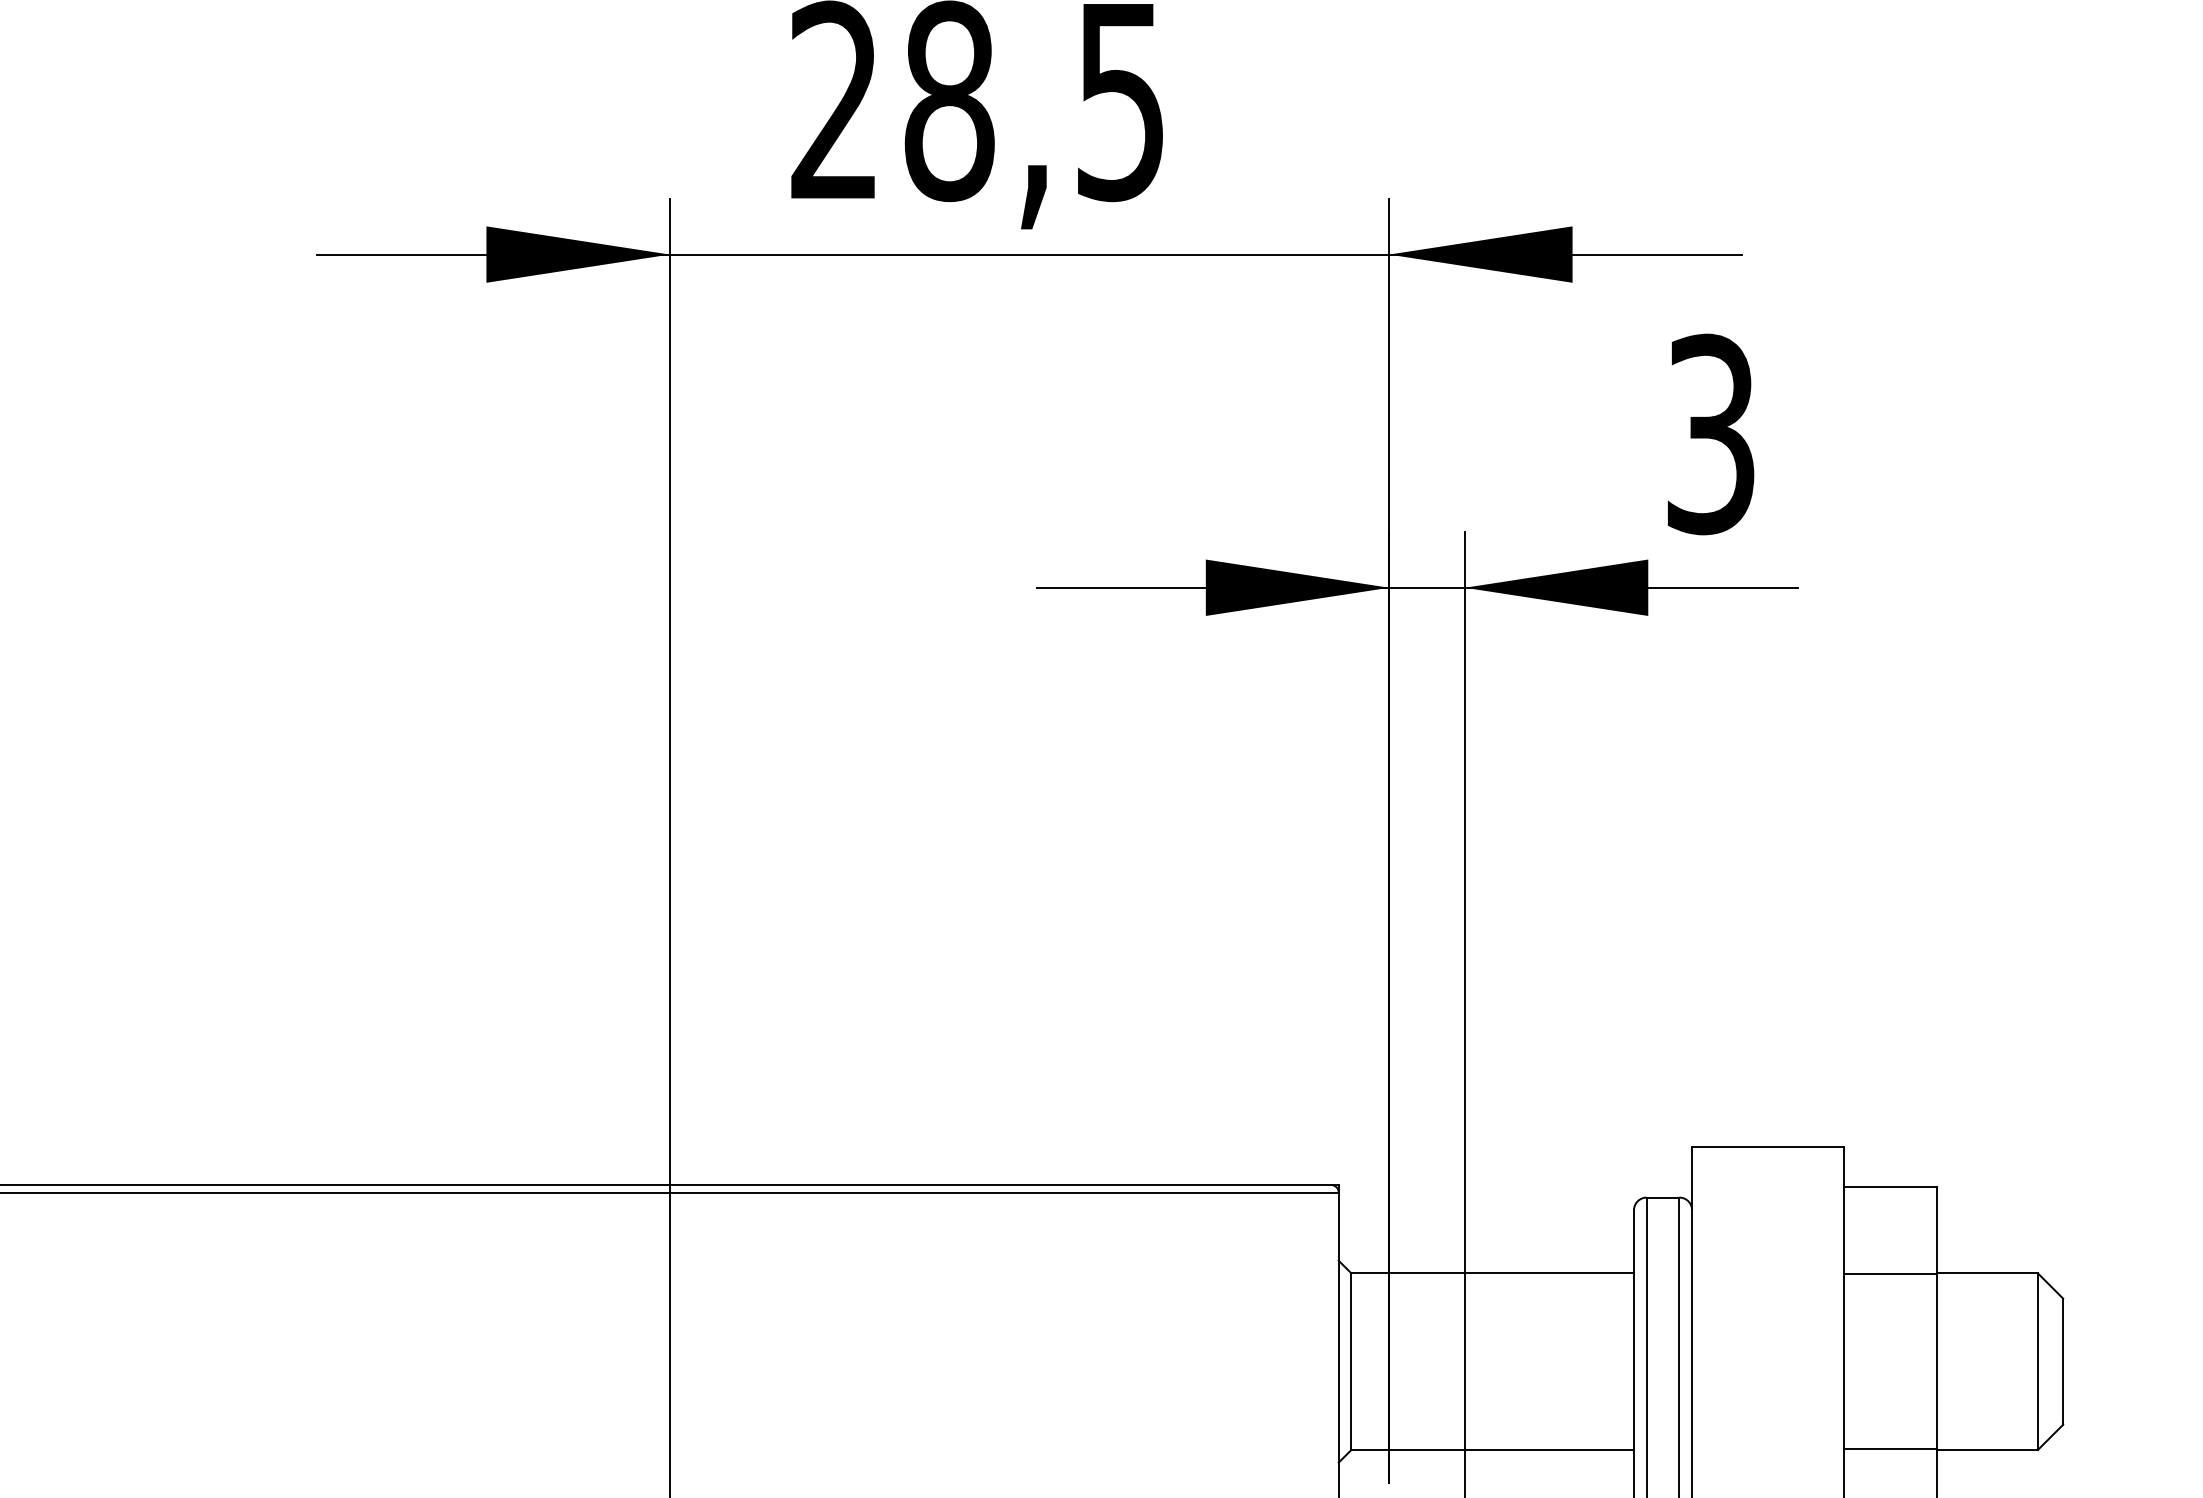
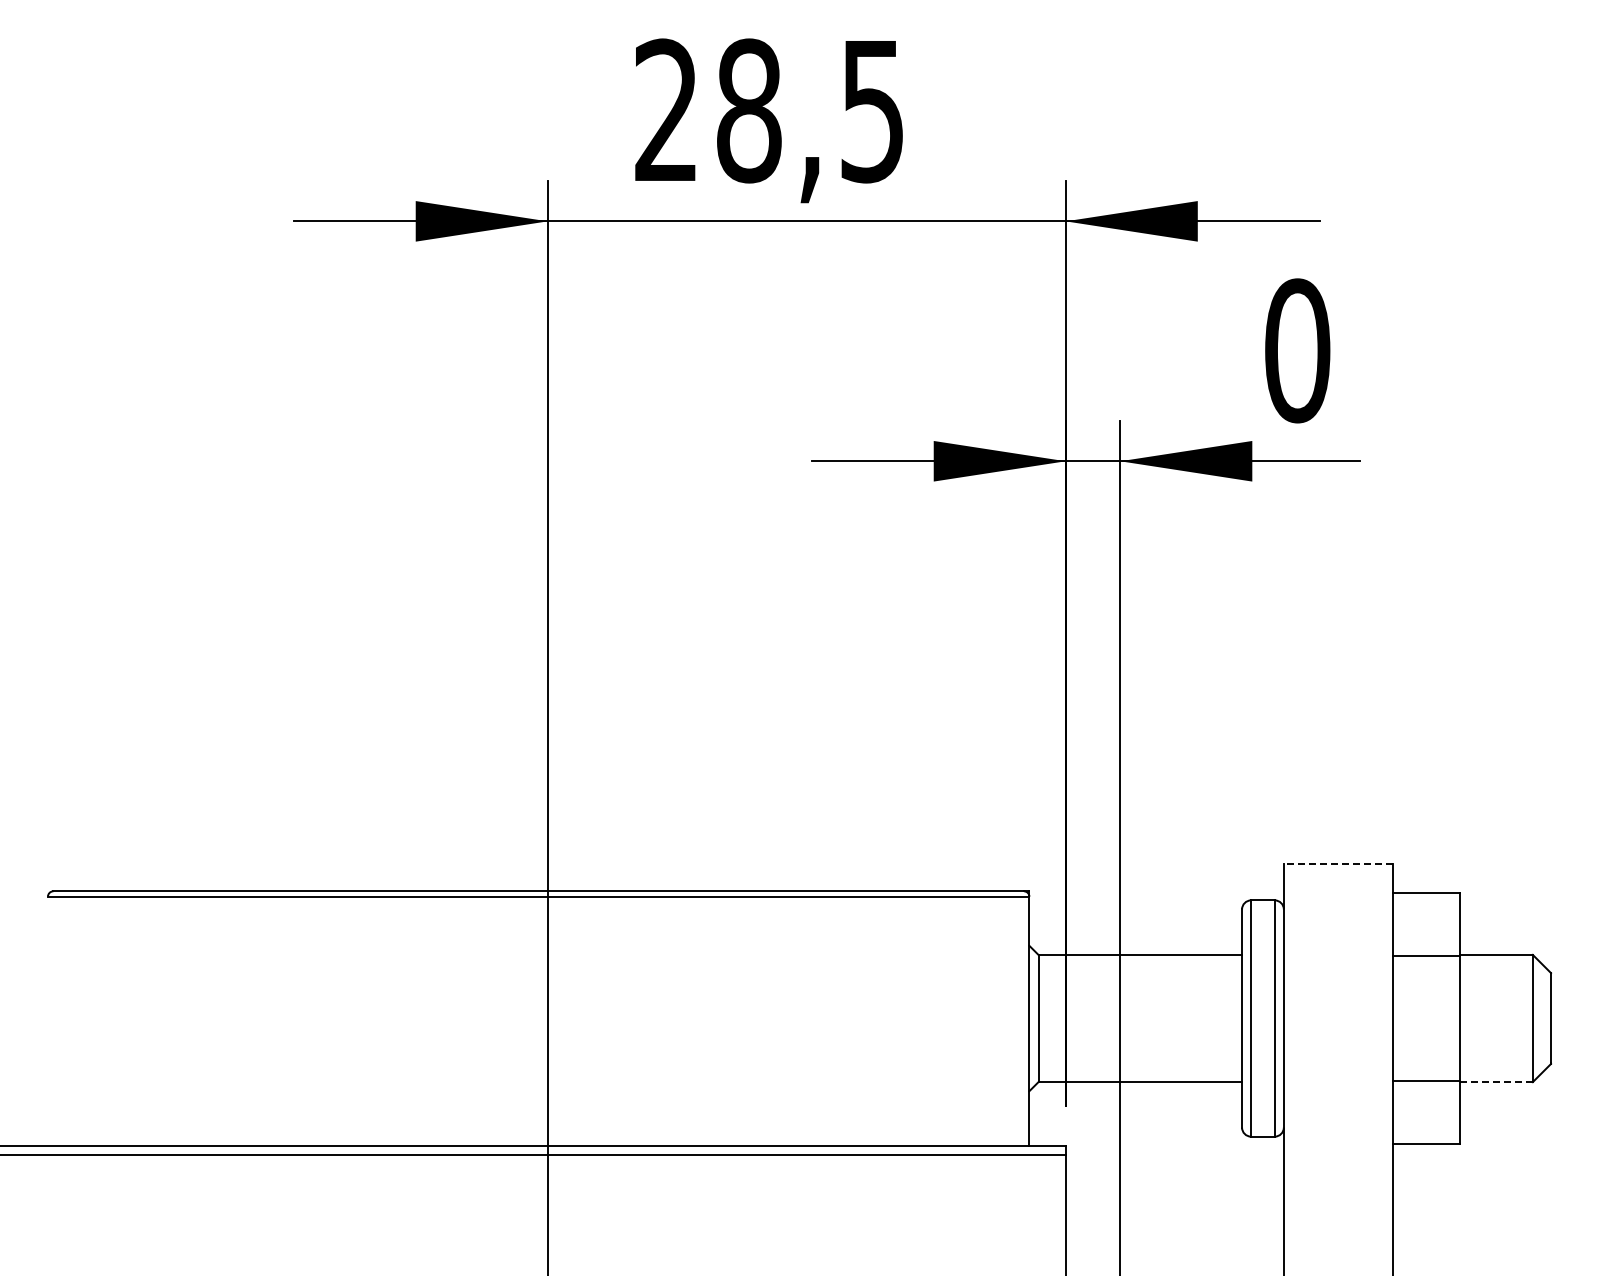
text: (1711, 433) -> (1297, 350), 3 -> 0
line: (1767, 1147) -> (1338, 864), solid -> dashed
line: (1988, 1450) -> (1497, 1082), solid -> dashed

